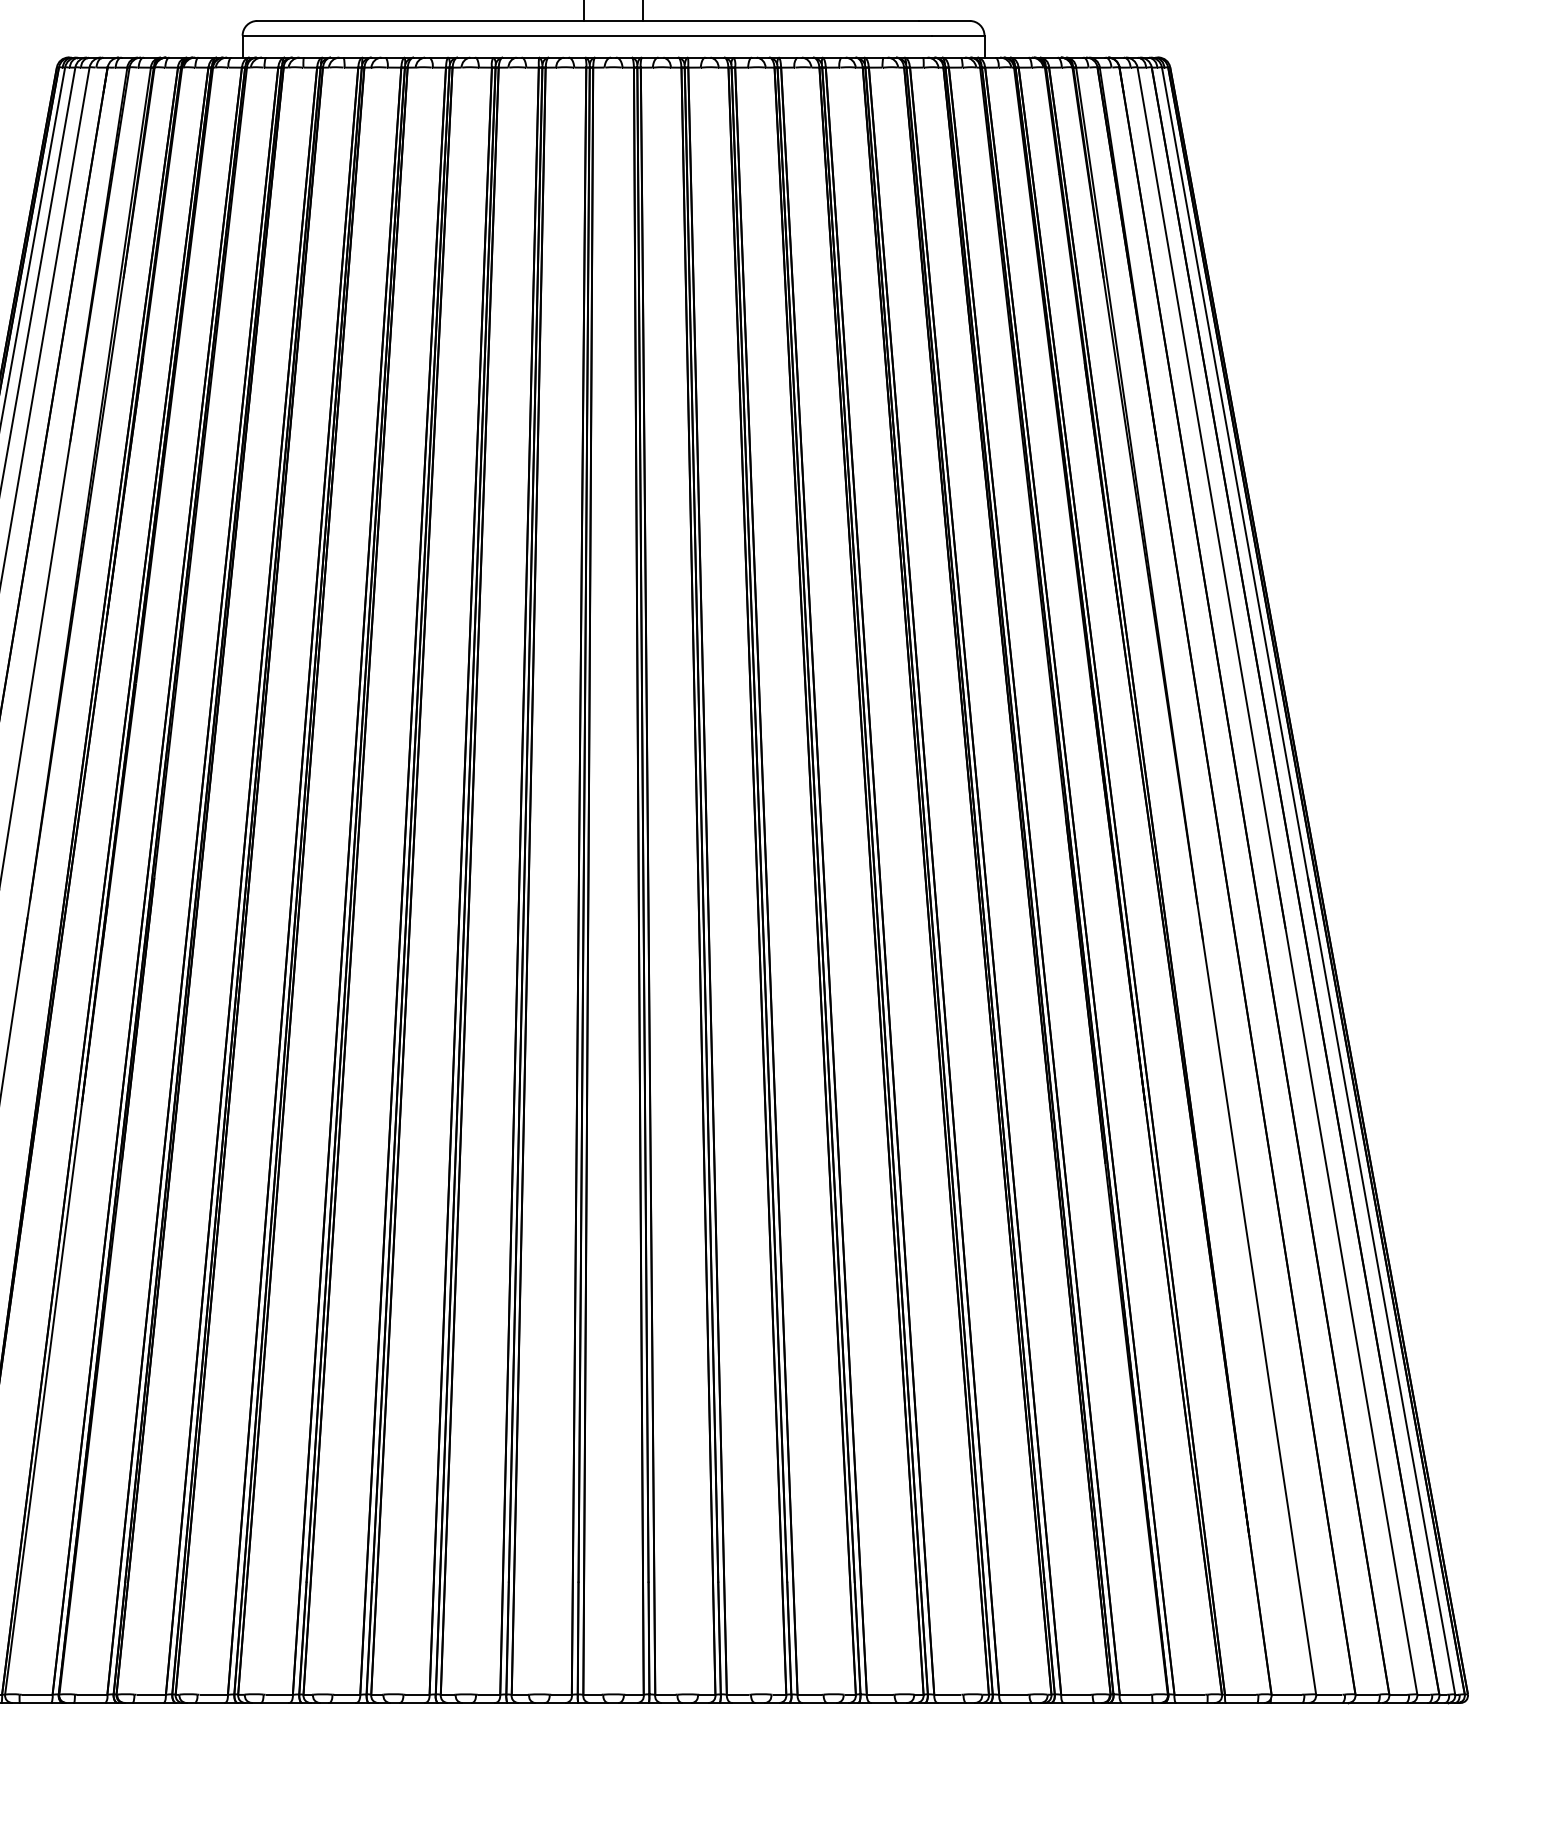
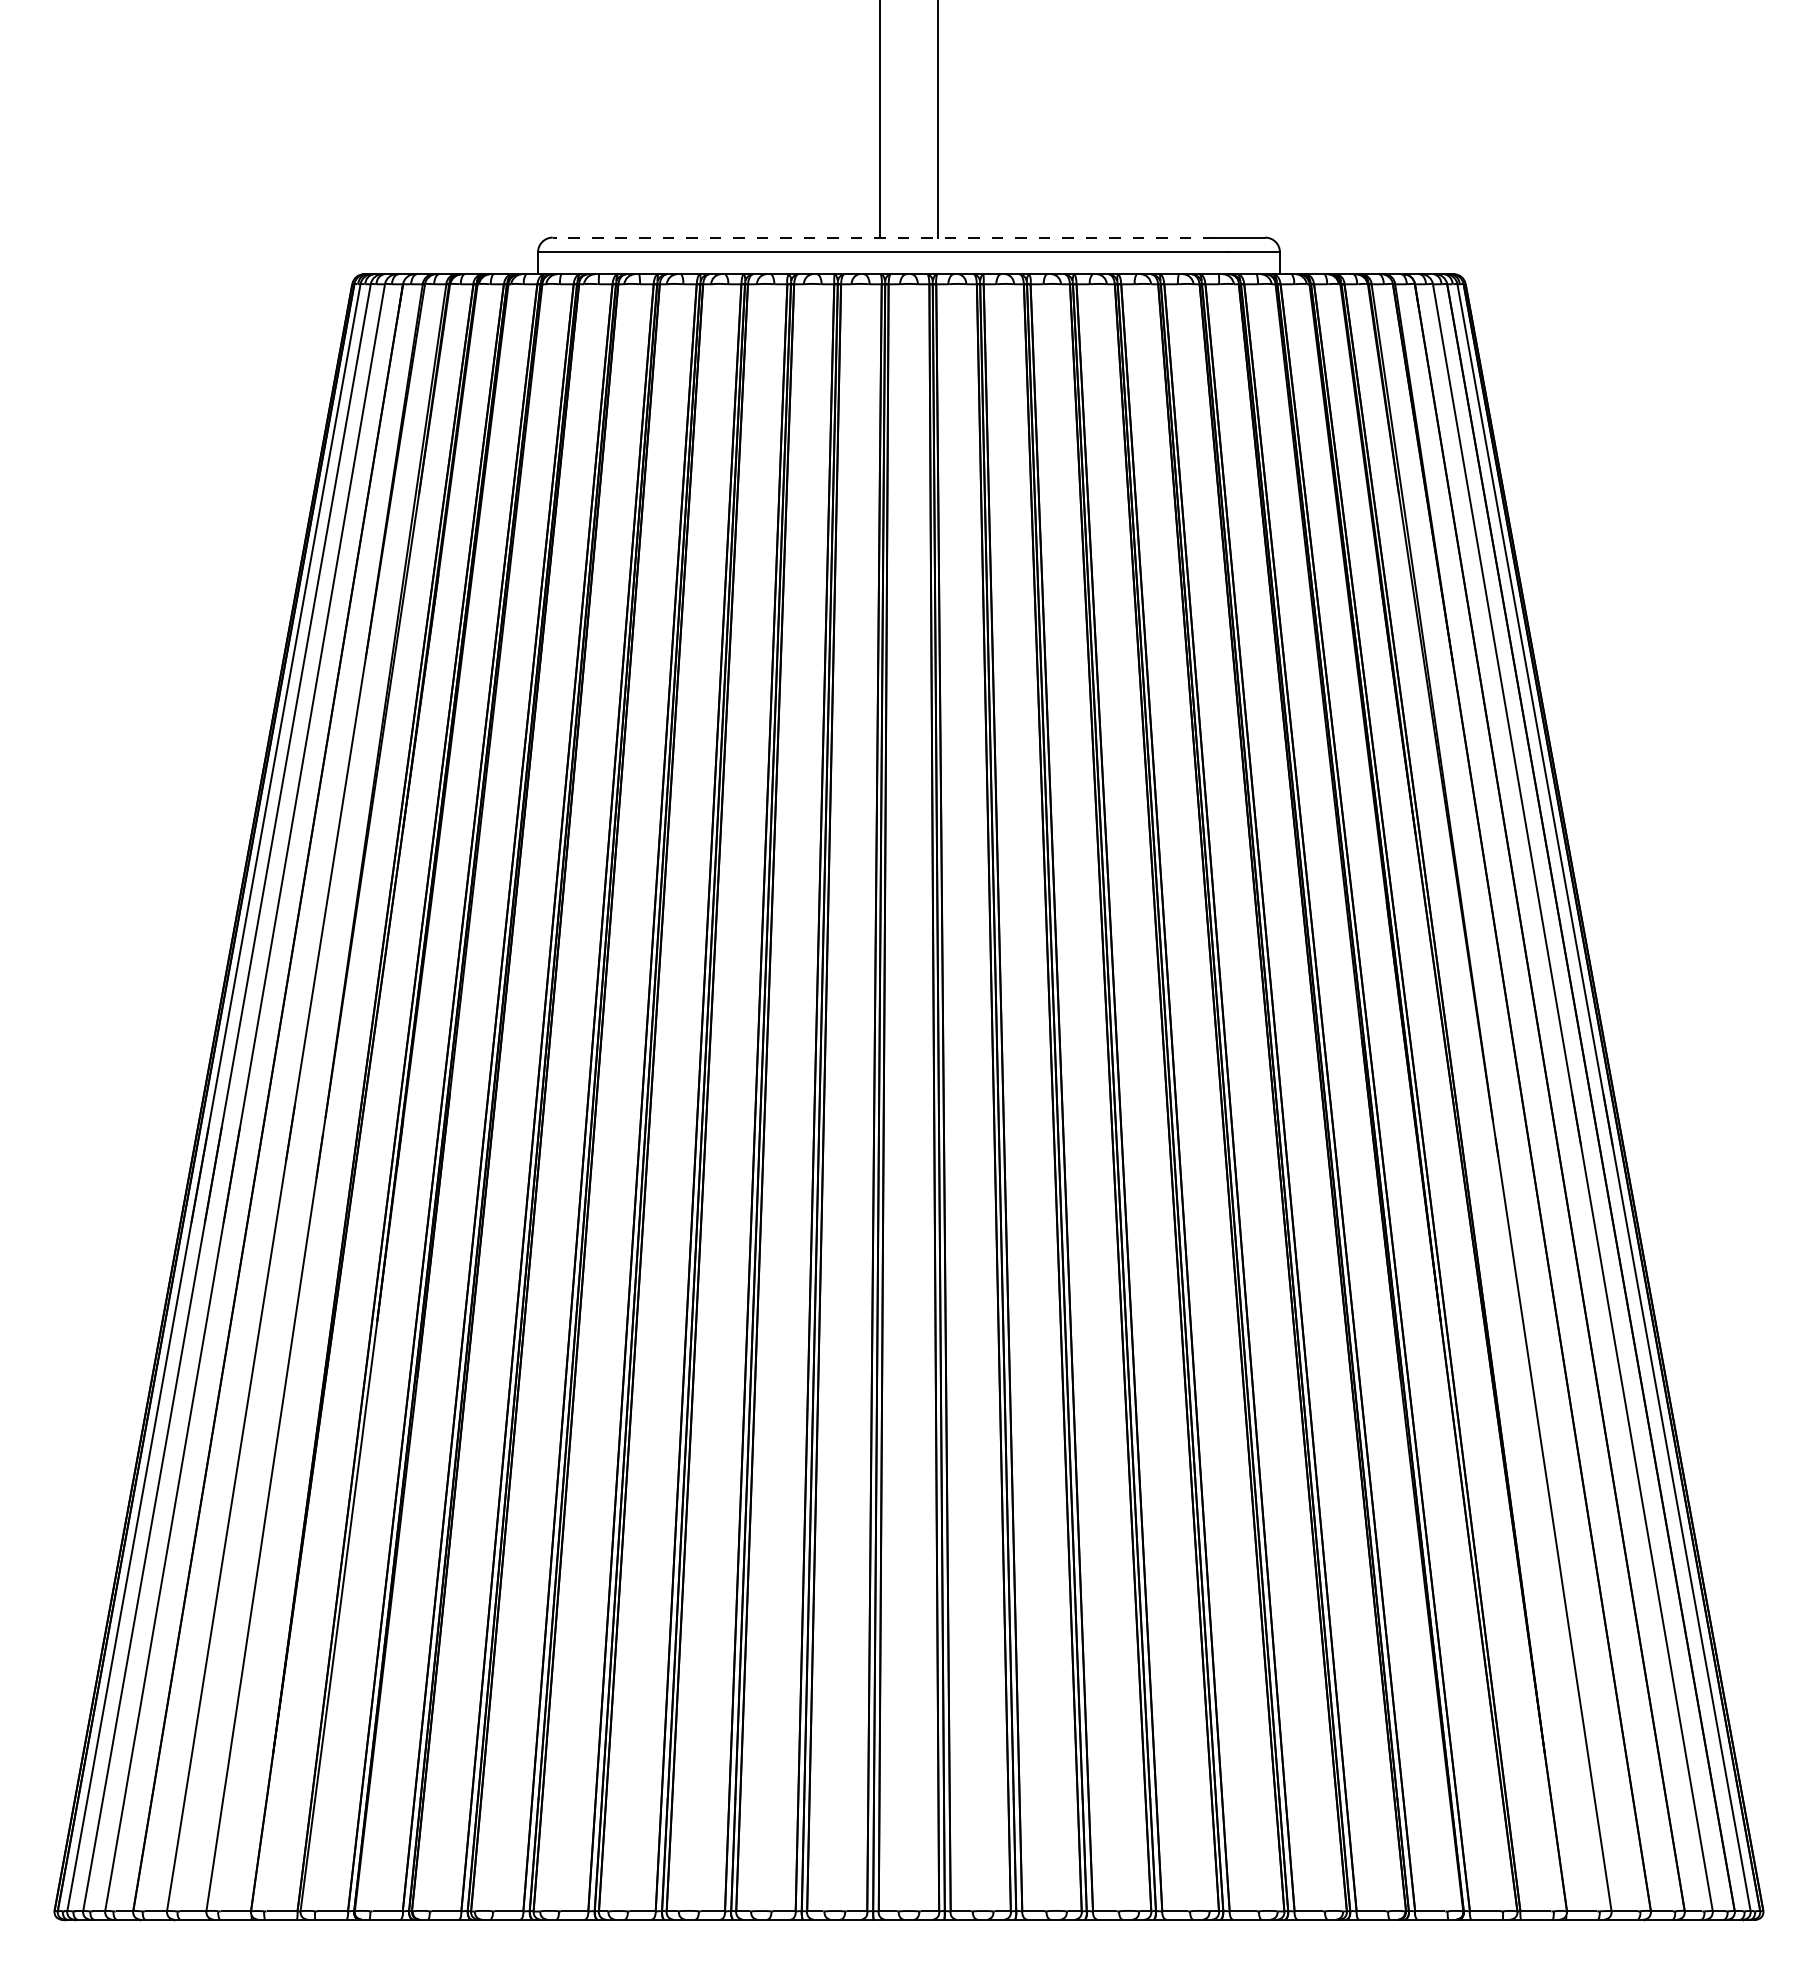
line: (588, 20) -> (883, 237), solid -> dashed

